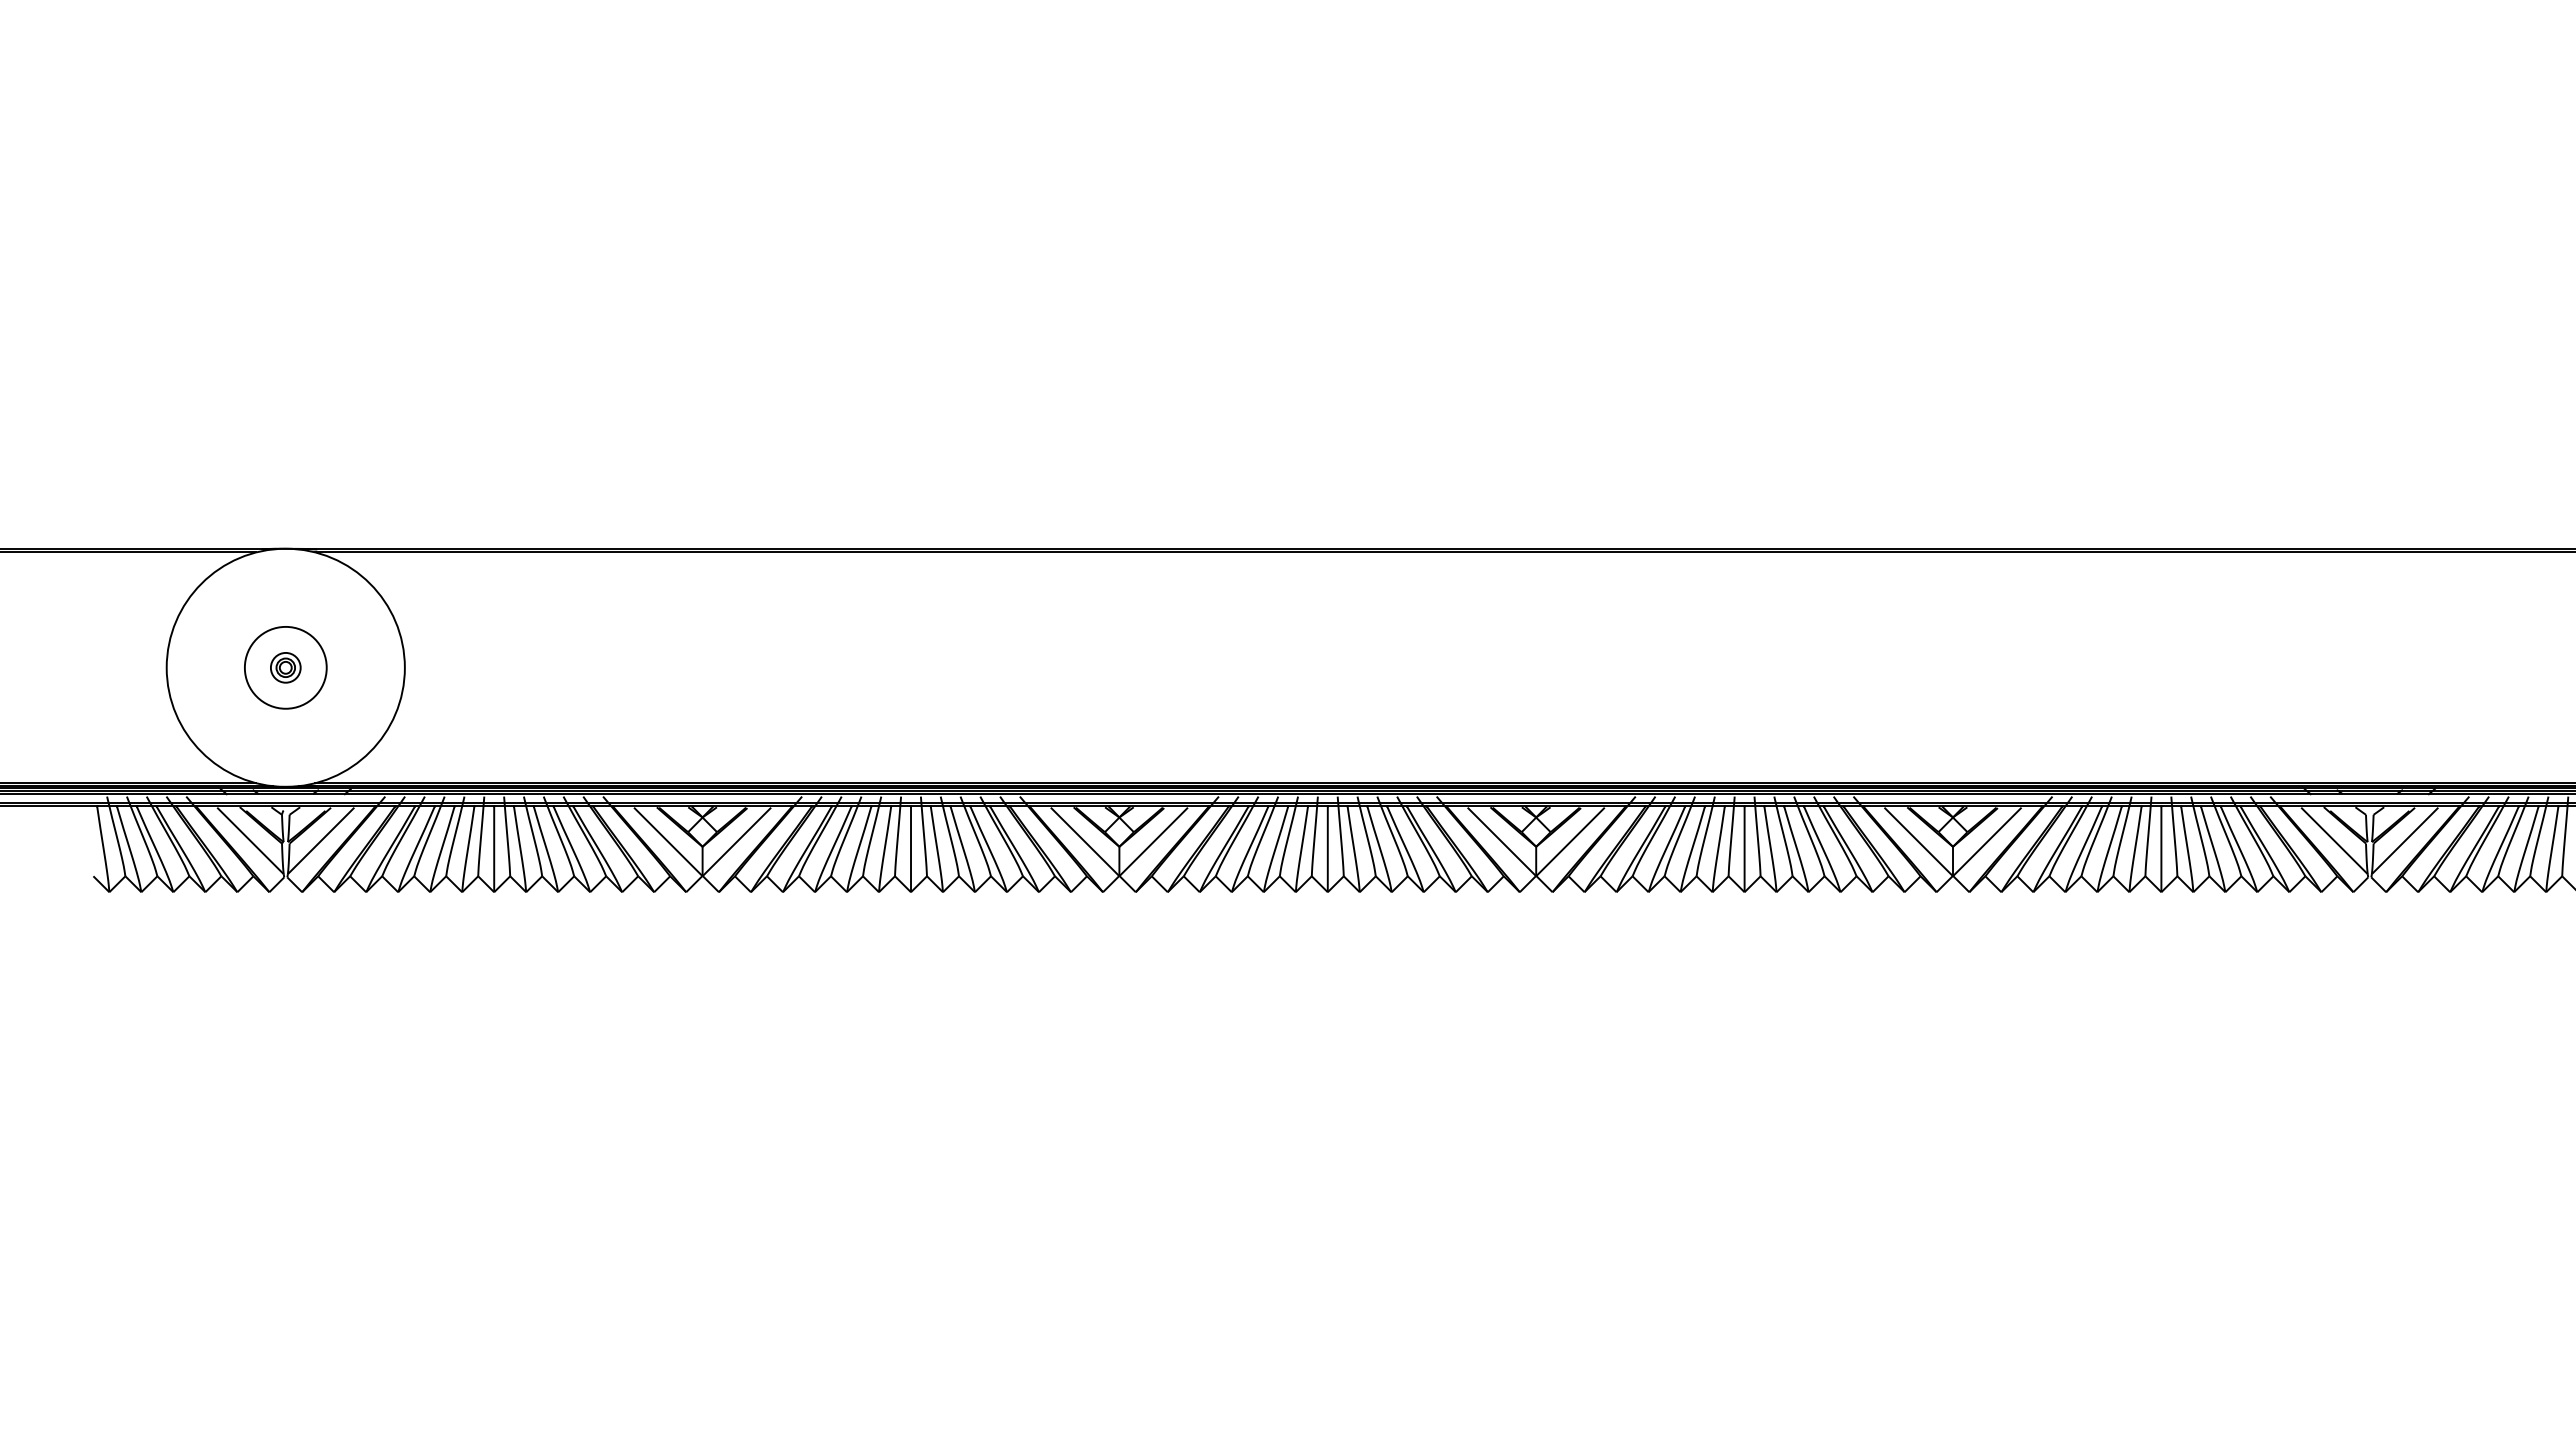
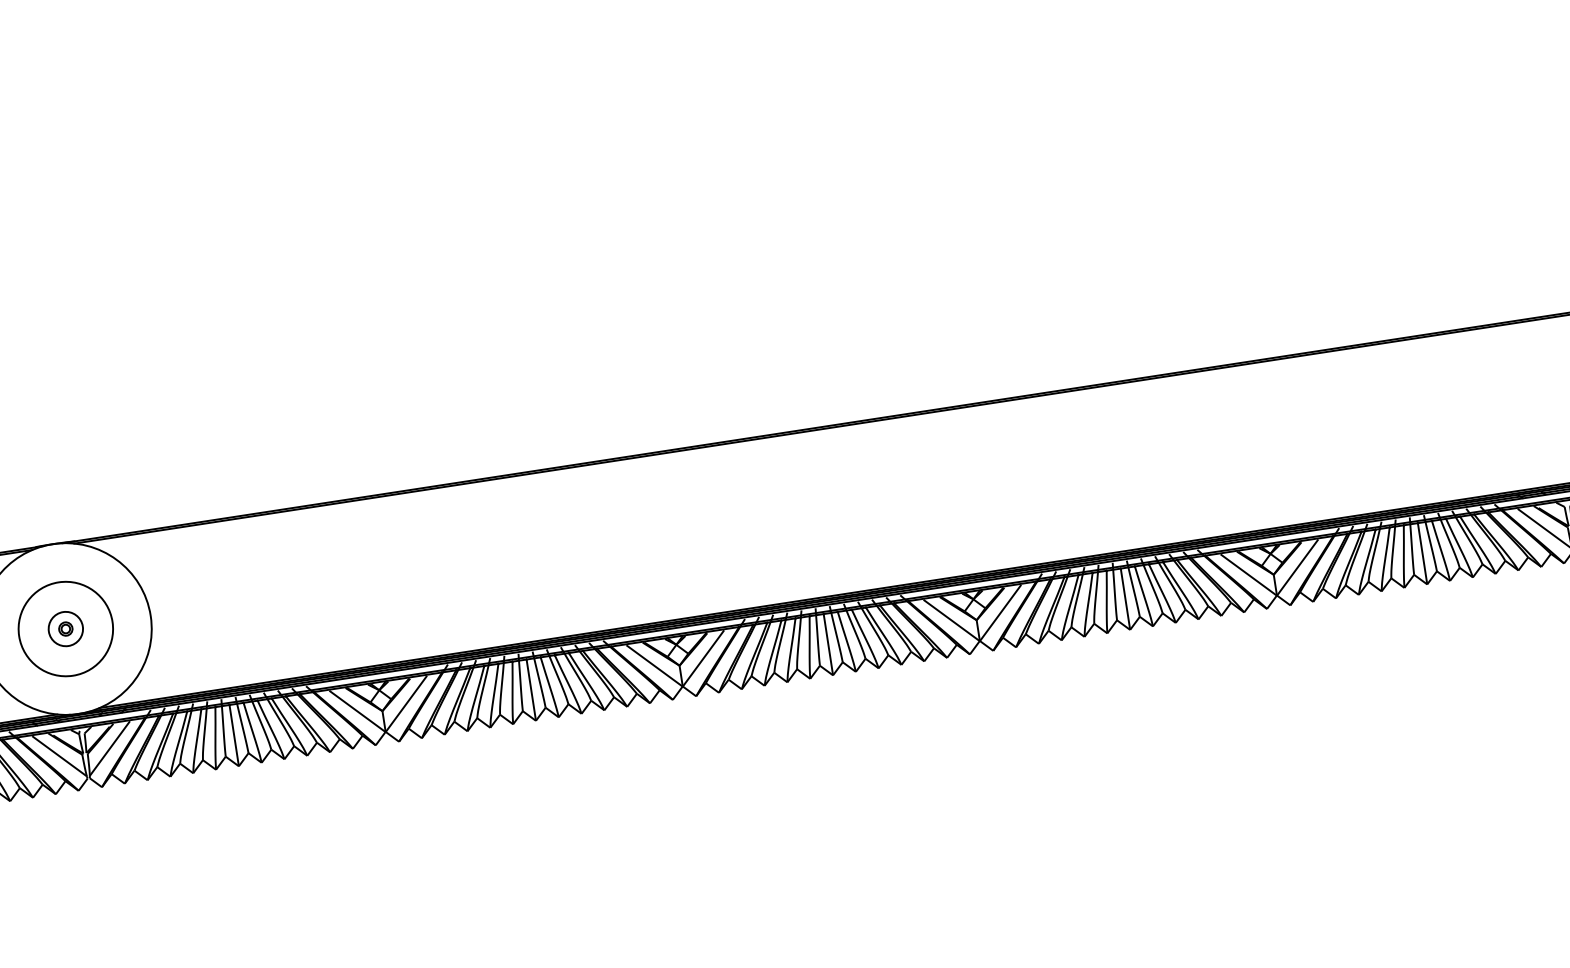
circle: (285, 667) -> (65, 628), size x1.6
circle: (285, 667) -> (65, 628), size x1.6

